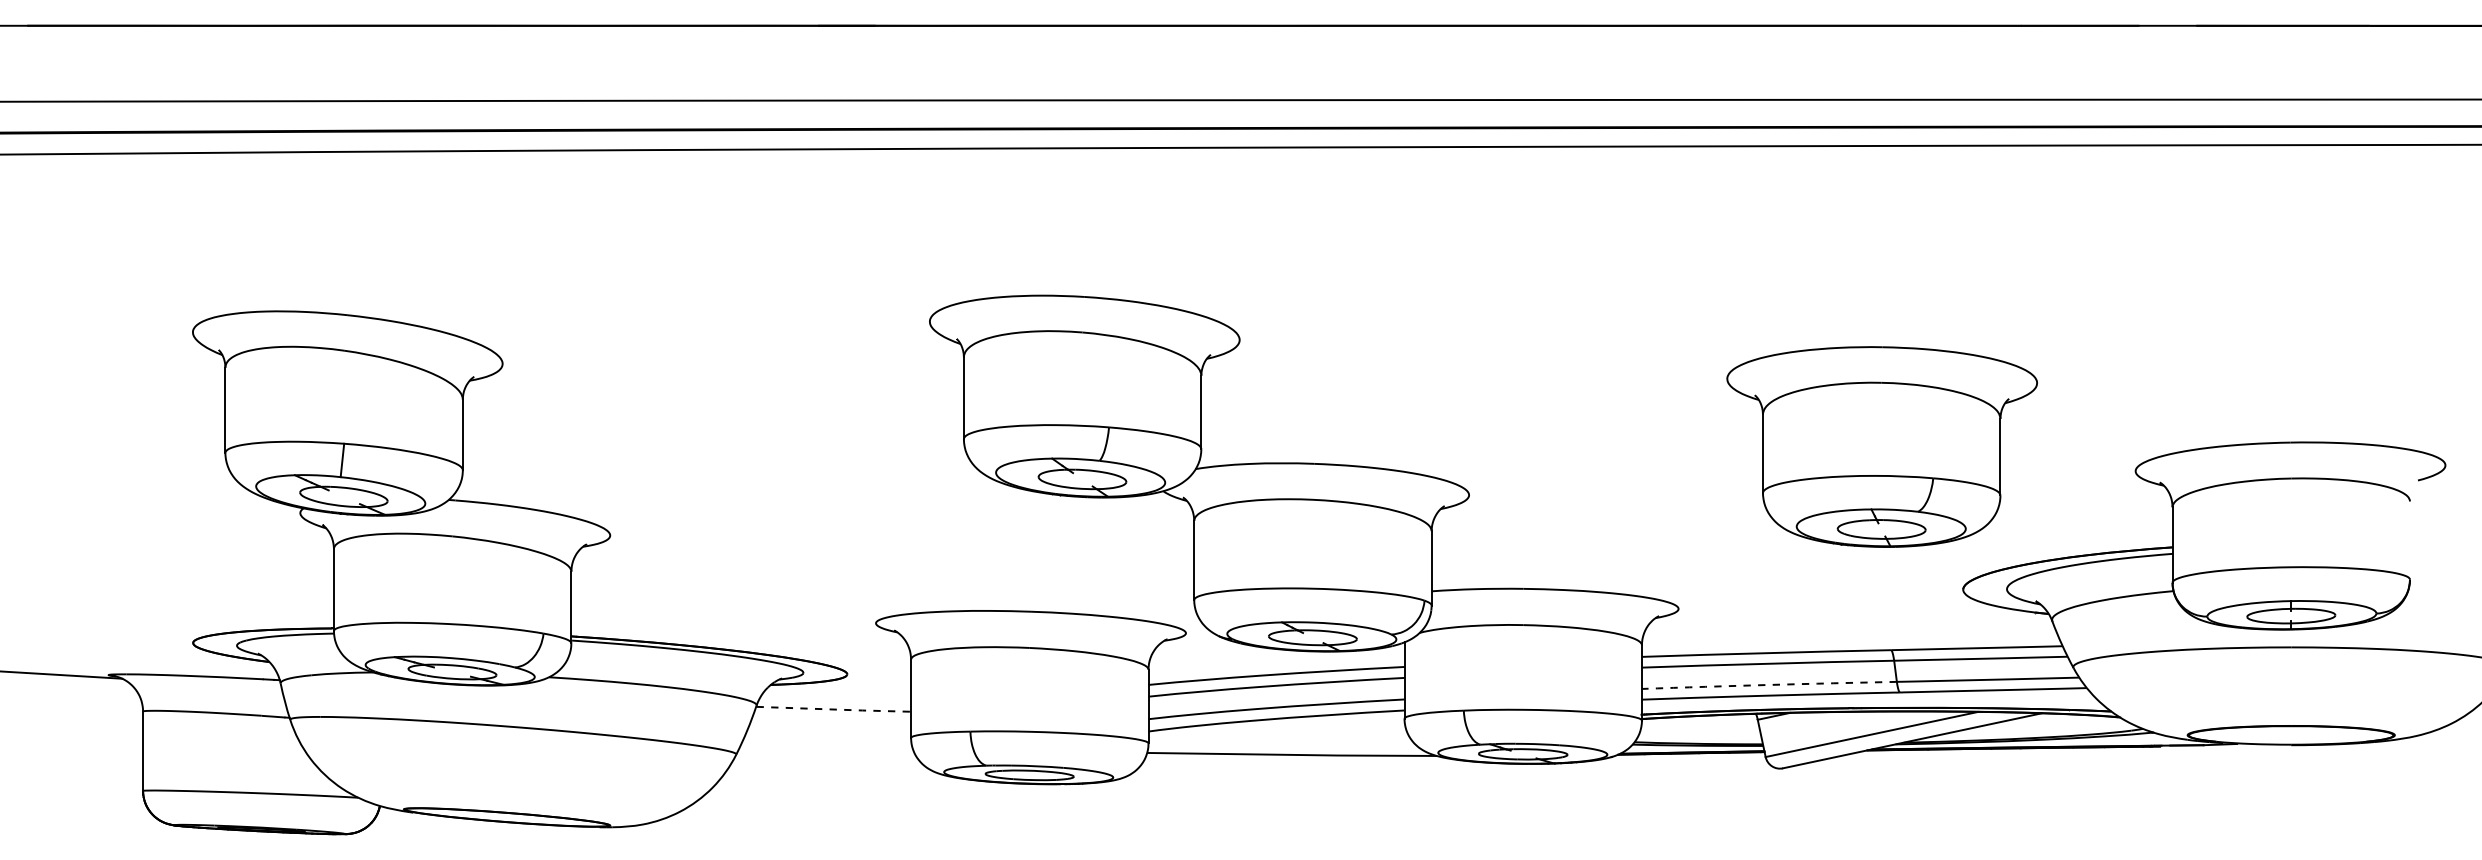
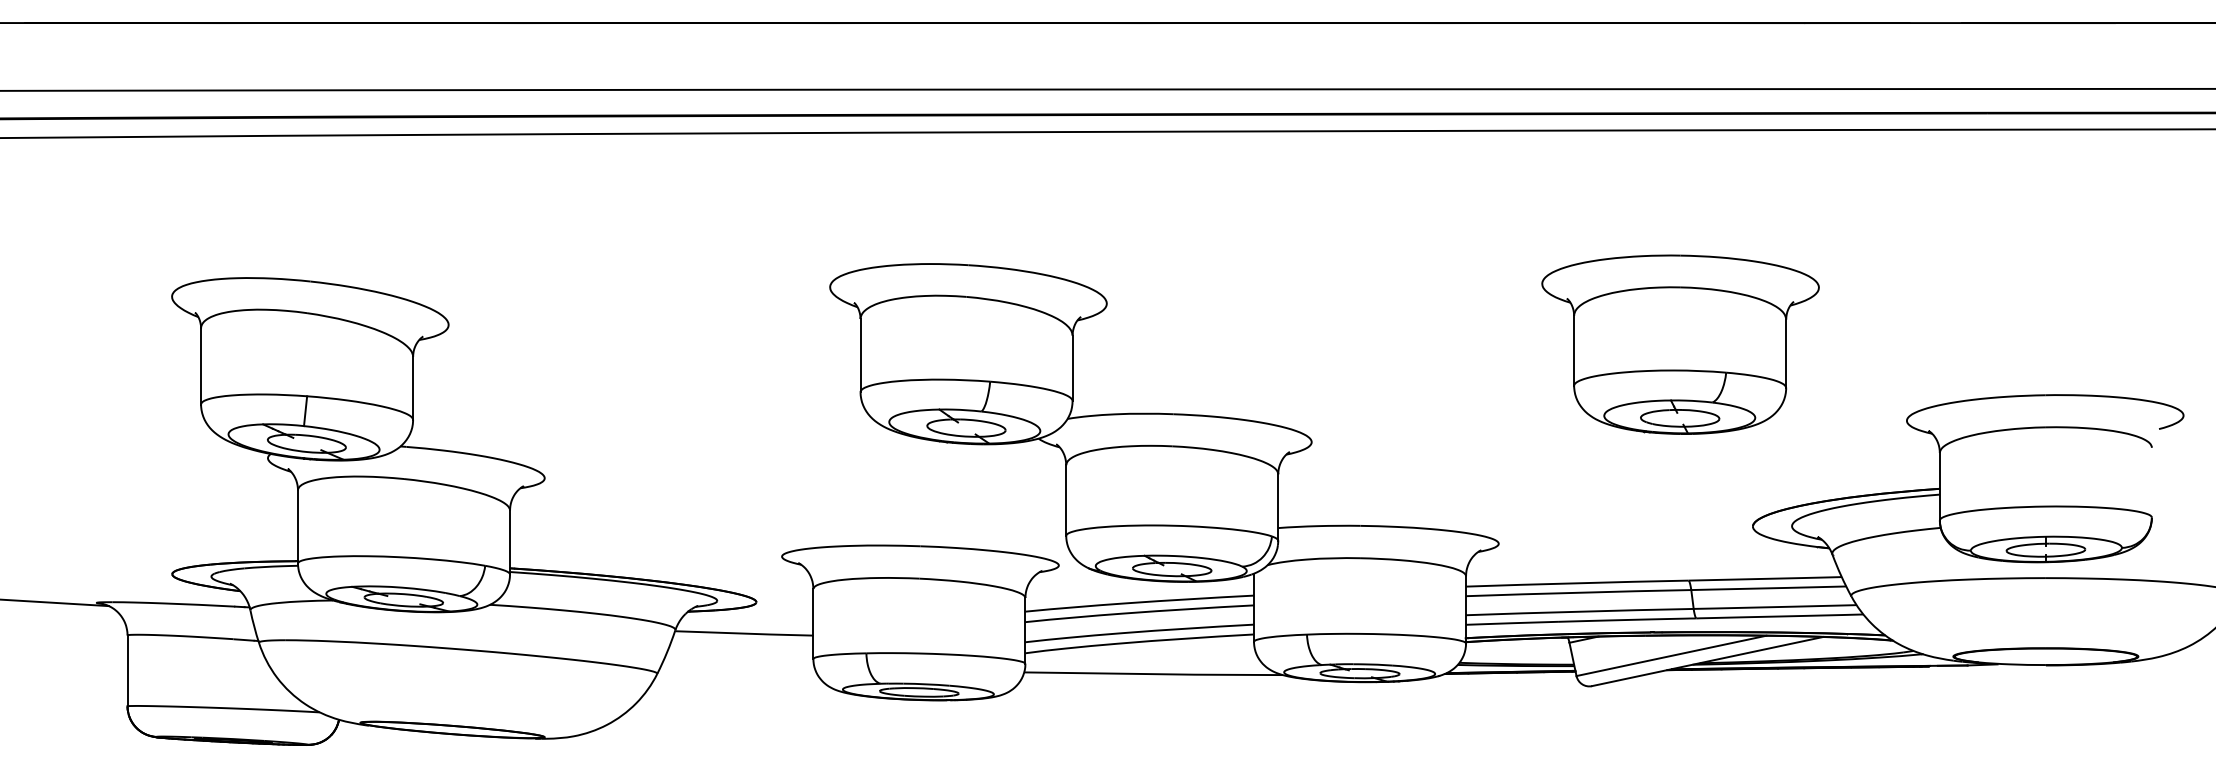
part: (1881, 446) -> (1679, 344), moved
arc: (1769, 684) -> (1579, 611), dashed -> solid
line: (834, 709) -> (744, 633), dashed -> solid

